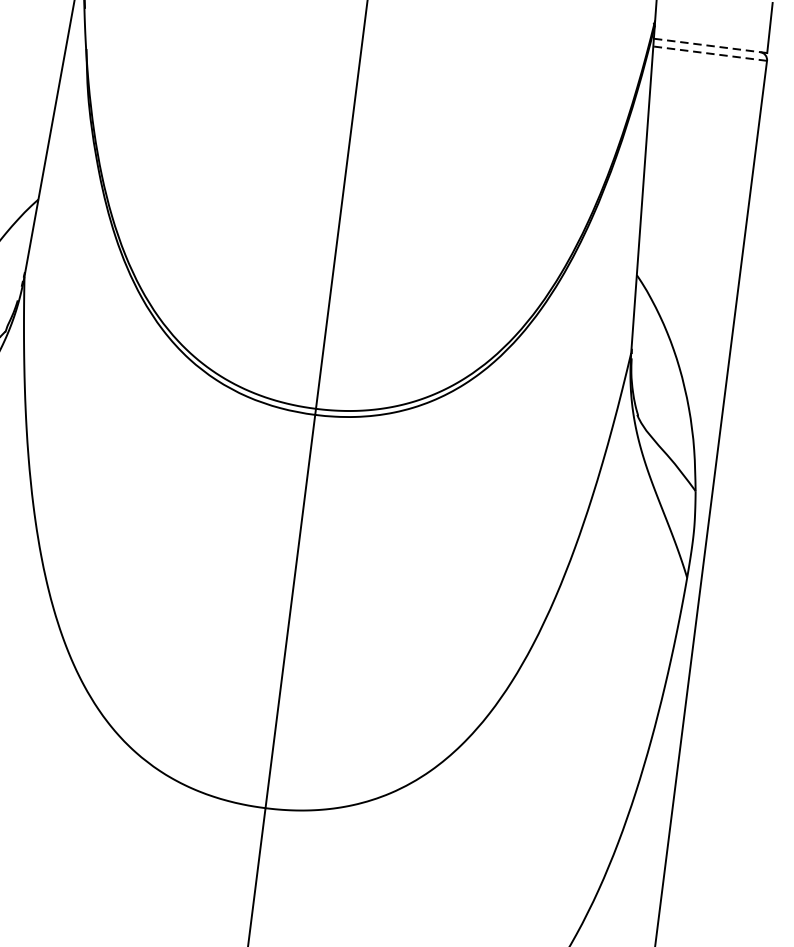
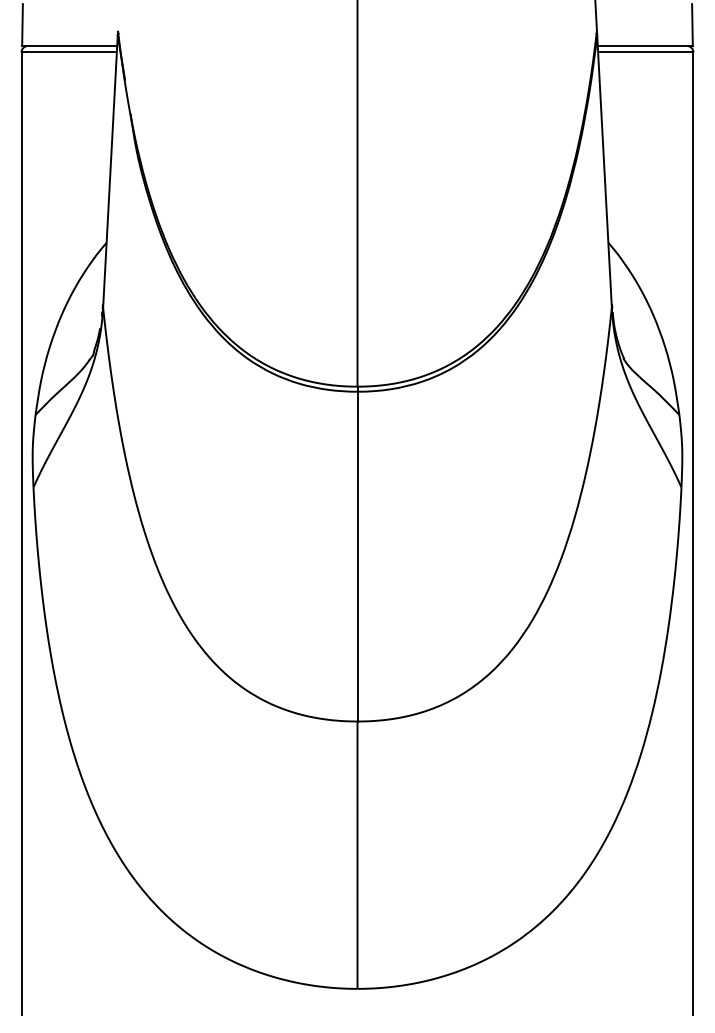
line: (709, 45) -> (644, 45), dashed -> solid
line: (709, 53) -> (645, 52), dashed -> solid

